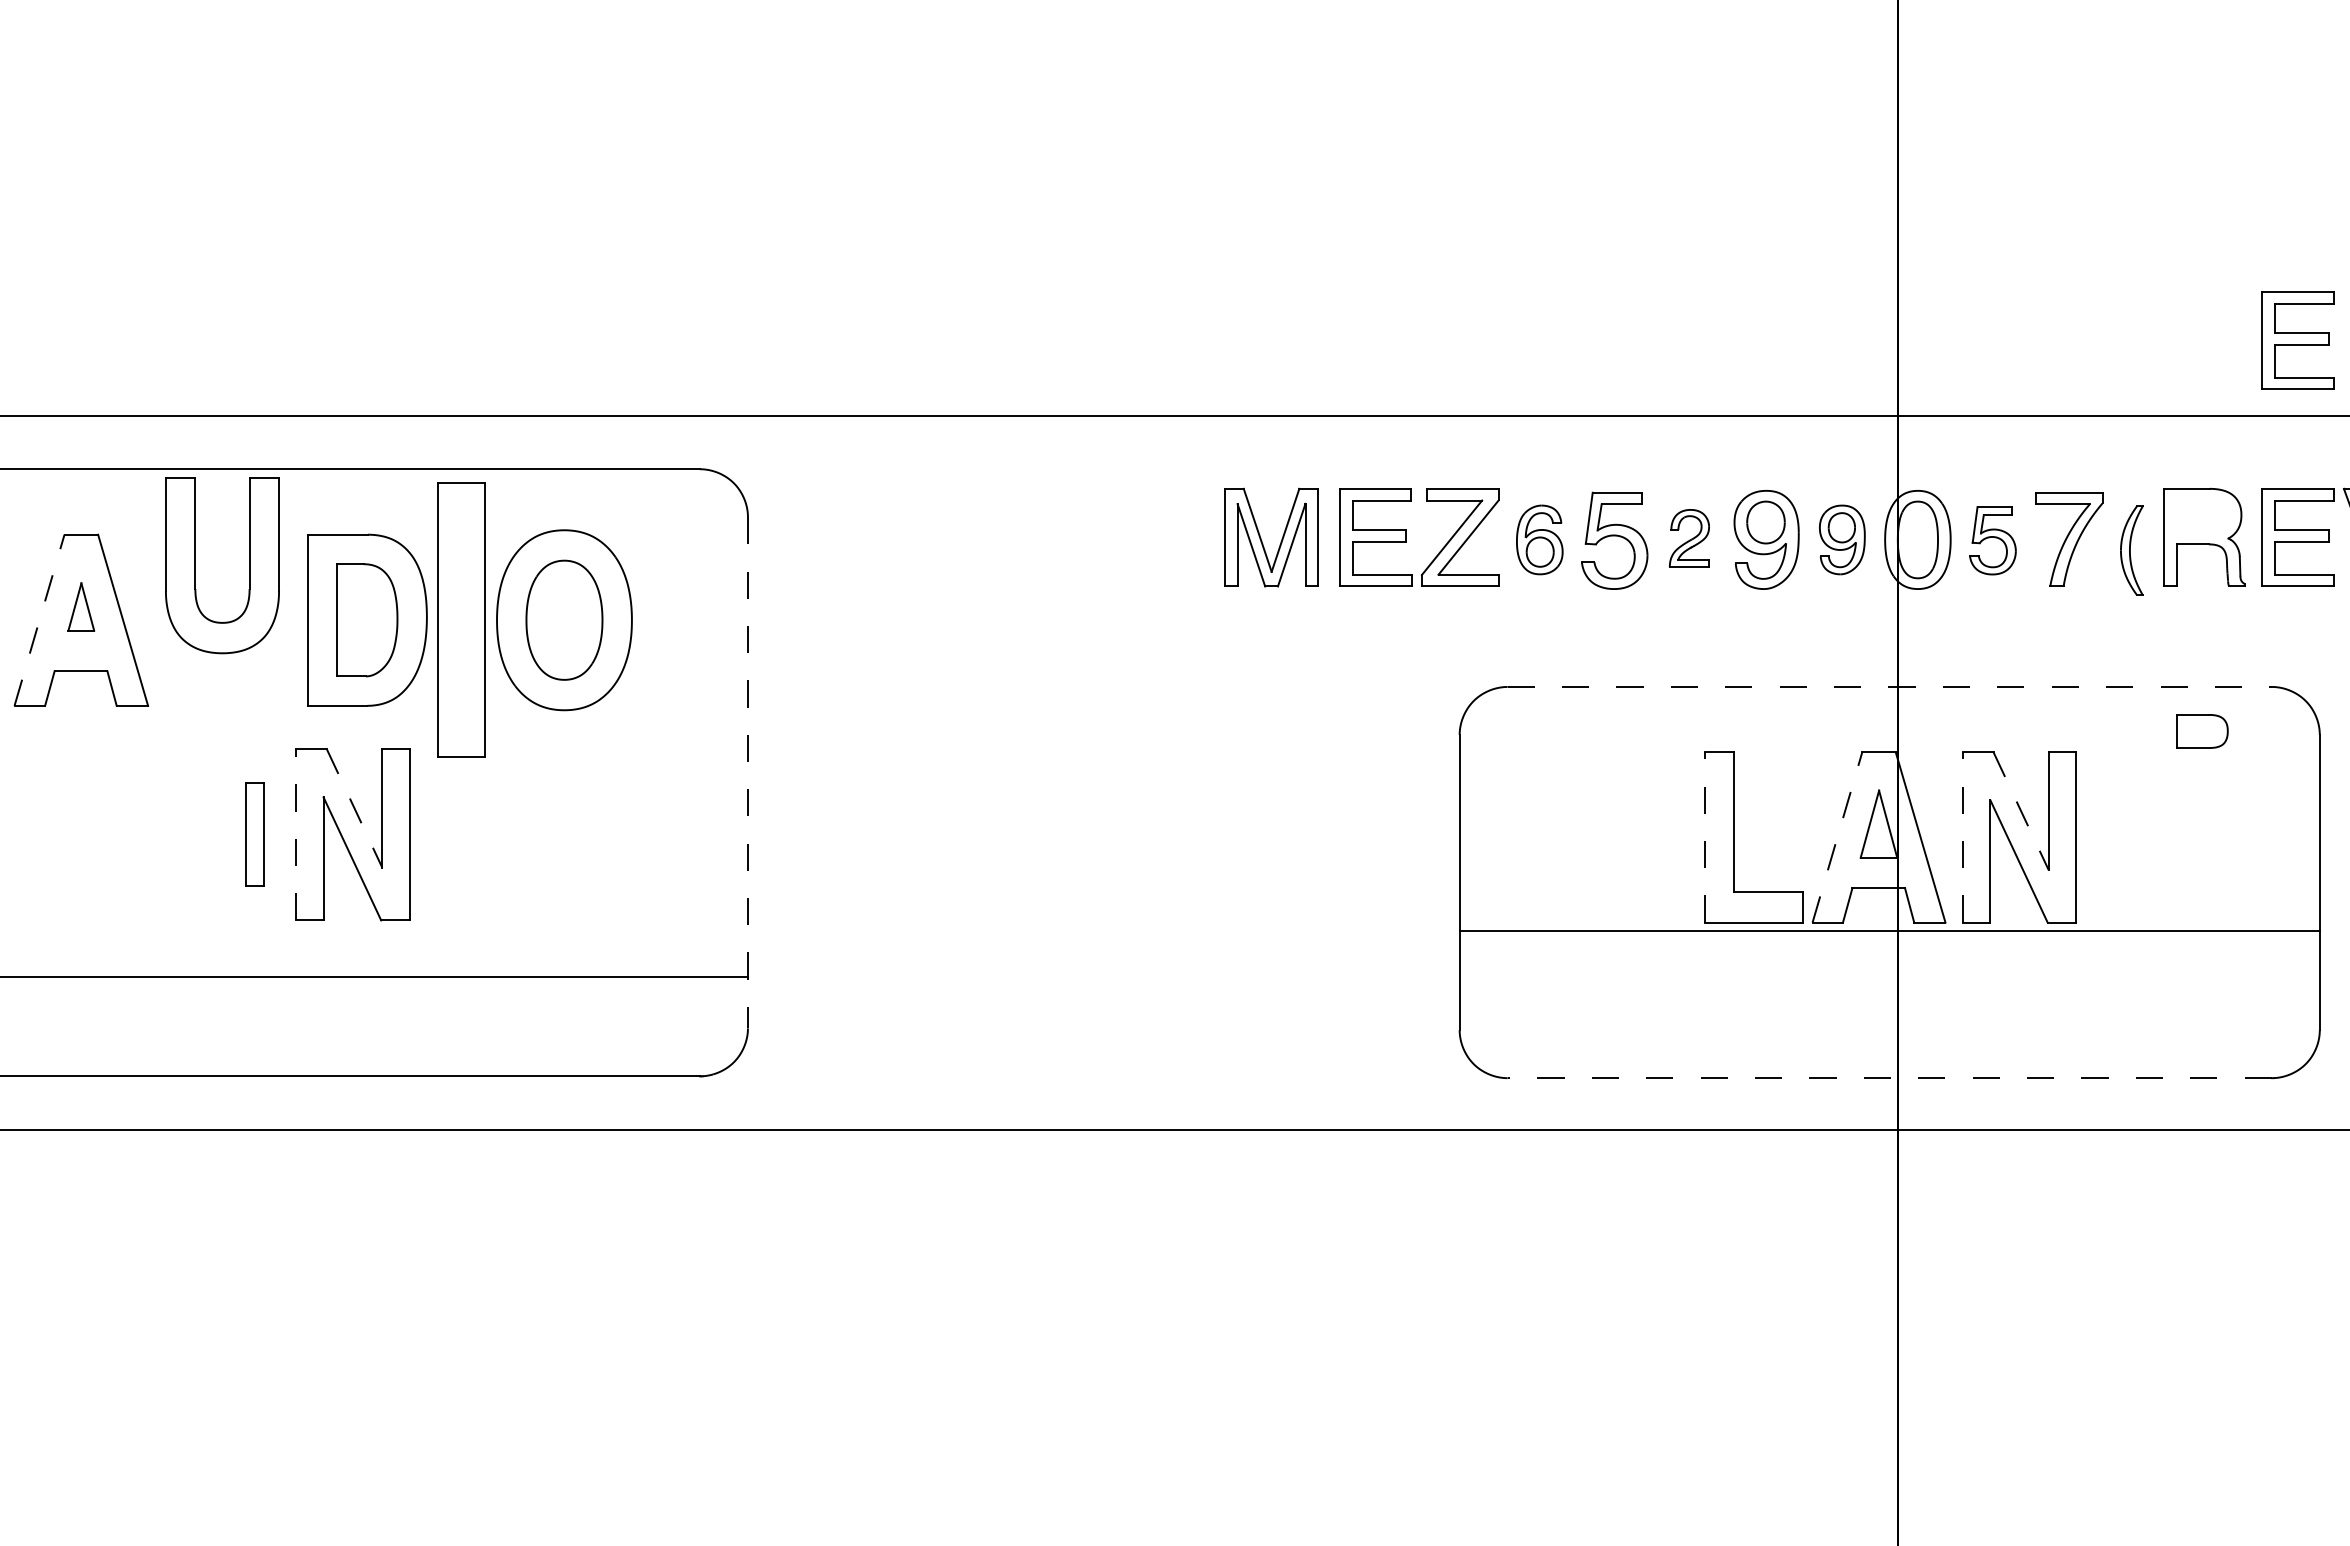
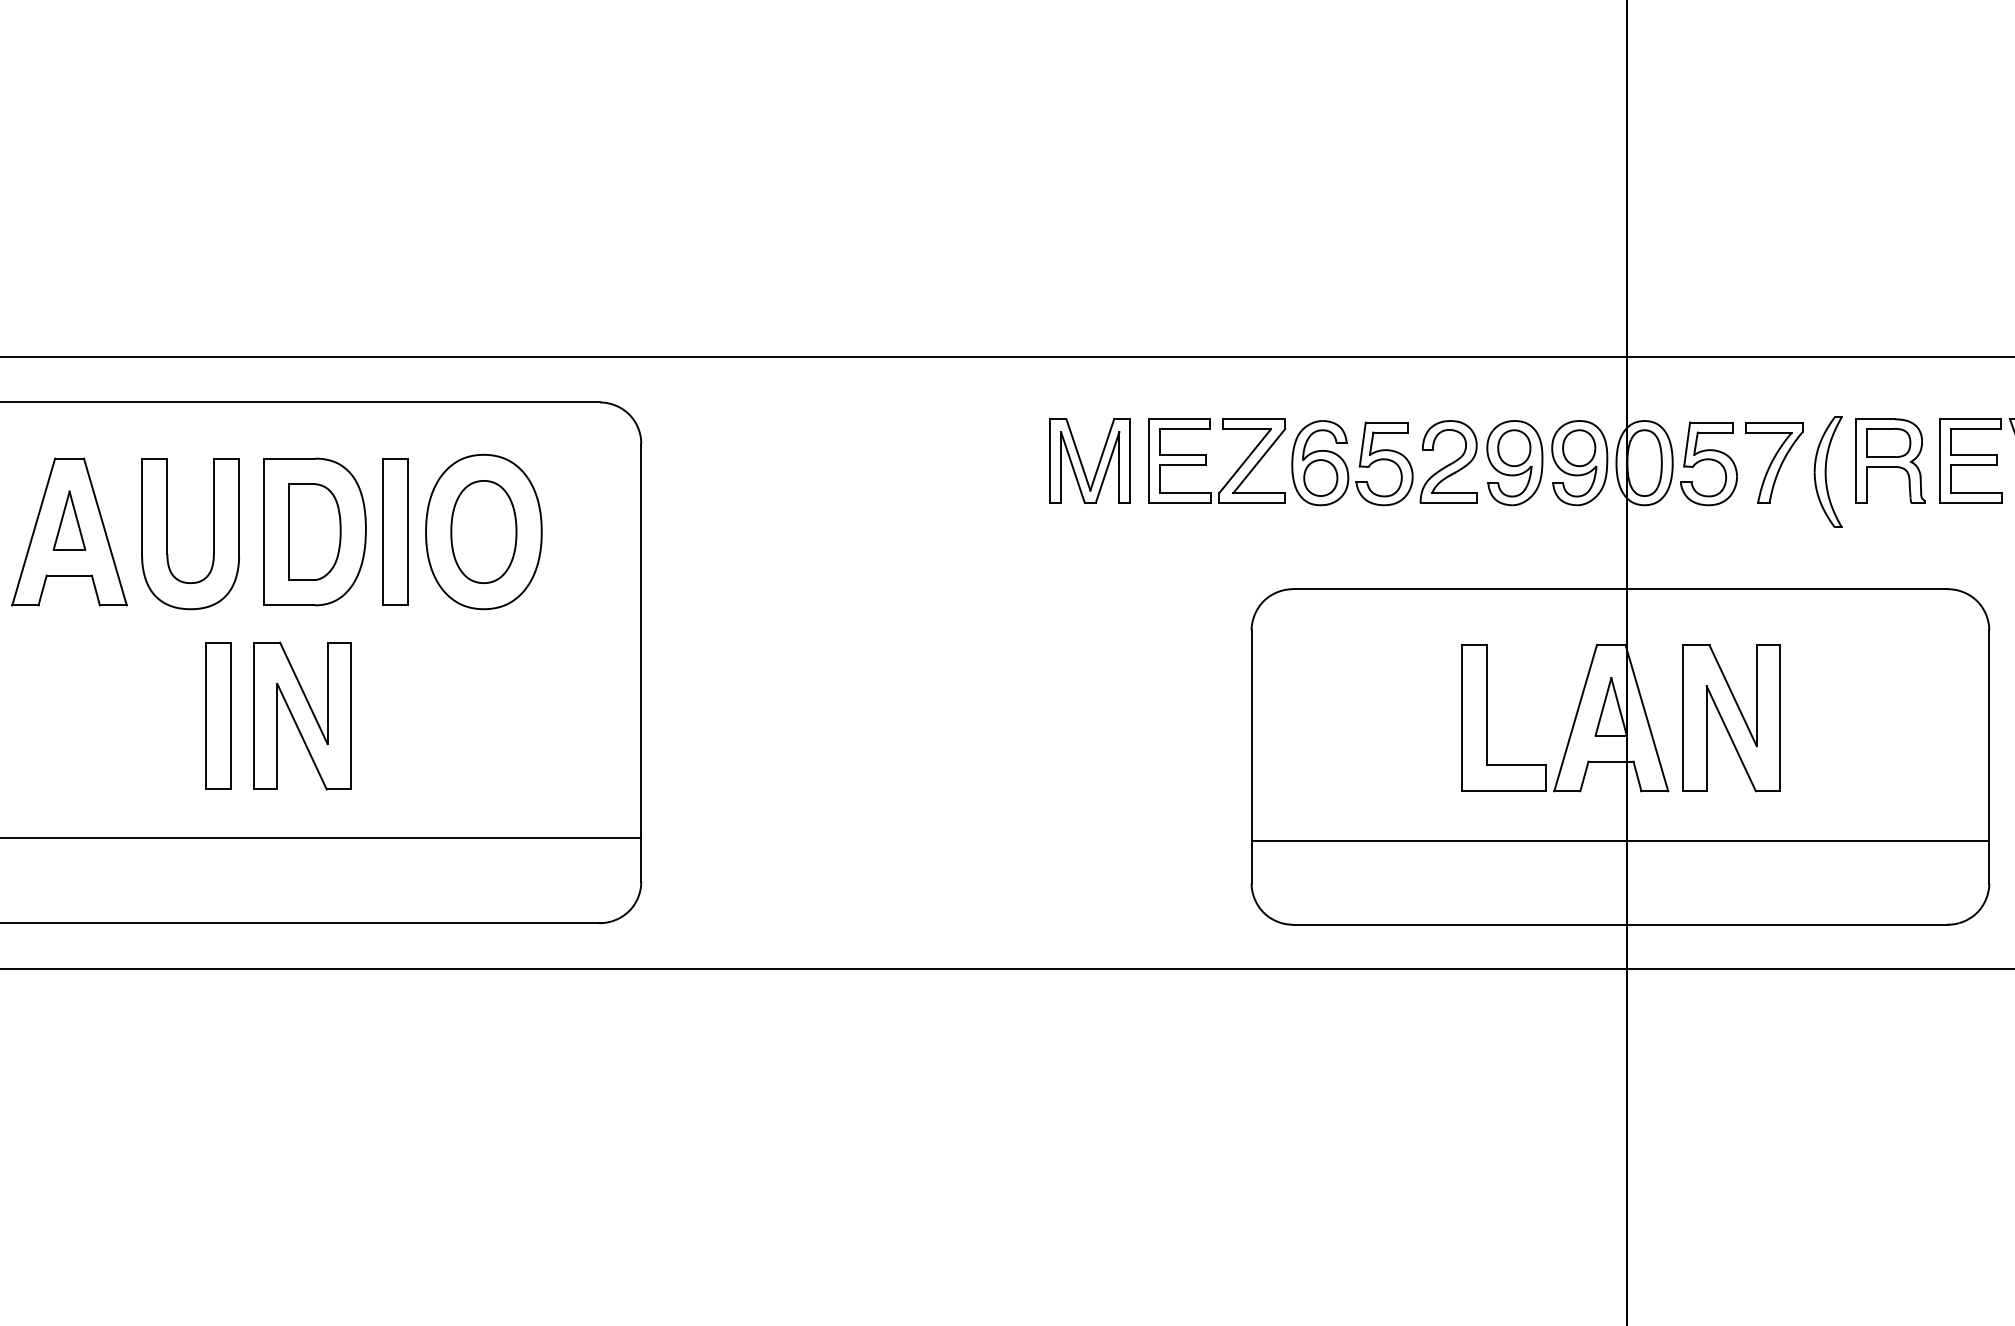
part: (2297, 340) -> (1970, 292), removed
part: (1689, 538) -> (1448, 461), size x1.67
part: (1539, 539) -> (1320, 462), size x1.43
part: (1842, 539) -> (1579, 462), size x1.43
part: (1992, 540) -> (1708, 463), size x1.43
part: (2131, 550) -> (1827, 472), size x1.43
part: (195, 565) -> (167, 533), moved
part: (81, 606) -> (69, 520), size x1.43
line: (39, 619) -> (33, 531), dashed -> solid
part: (460, 620) -> (394, 532), size x0.62
line: (1890, 686) -> (1621, 588), dashed -> solid
part: (2202, 731) -> (1888, 443), moved
line: (747, 772) -> (640, 662), dashed -> solid
line: (354, 808) -> (303, 693), dashed -> solid
line: (2021, 811) -> (1733, 696), dashed -> solid
part: (254, 834) -> (218, 715), size x1.67
line: (295, 834) -> (253, 715), dashed -> solid
line: (1704, 836) -> (1461, 717), dashed -> solid
line: (1962, 836) -> (1682, 717), dashed -> solid
line: (1837, 837) -> (1575, 718), dashed -> solid
line: (1889, 930) -> (1620, 840), moved
line: (1889, 1078) -> (1620, 924), dashed -> solid

